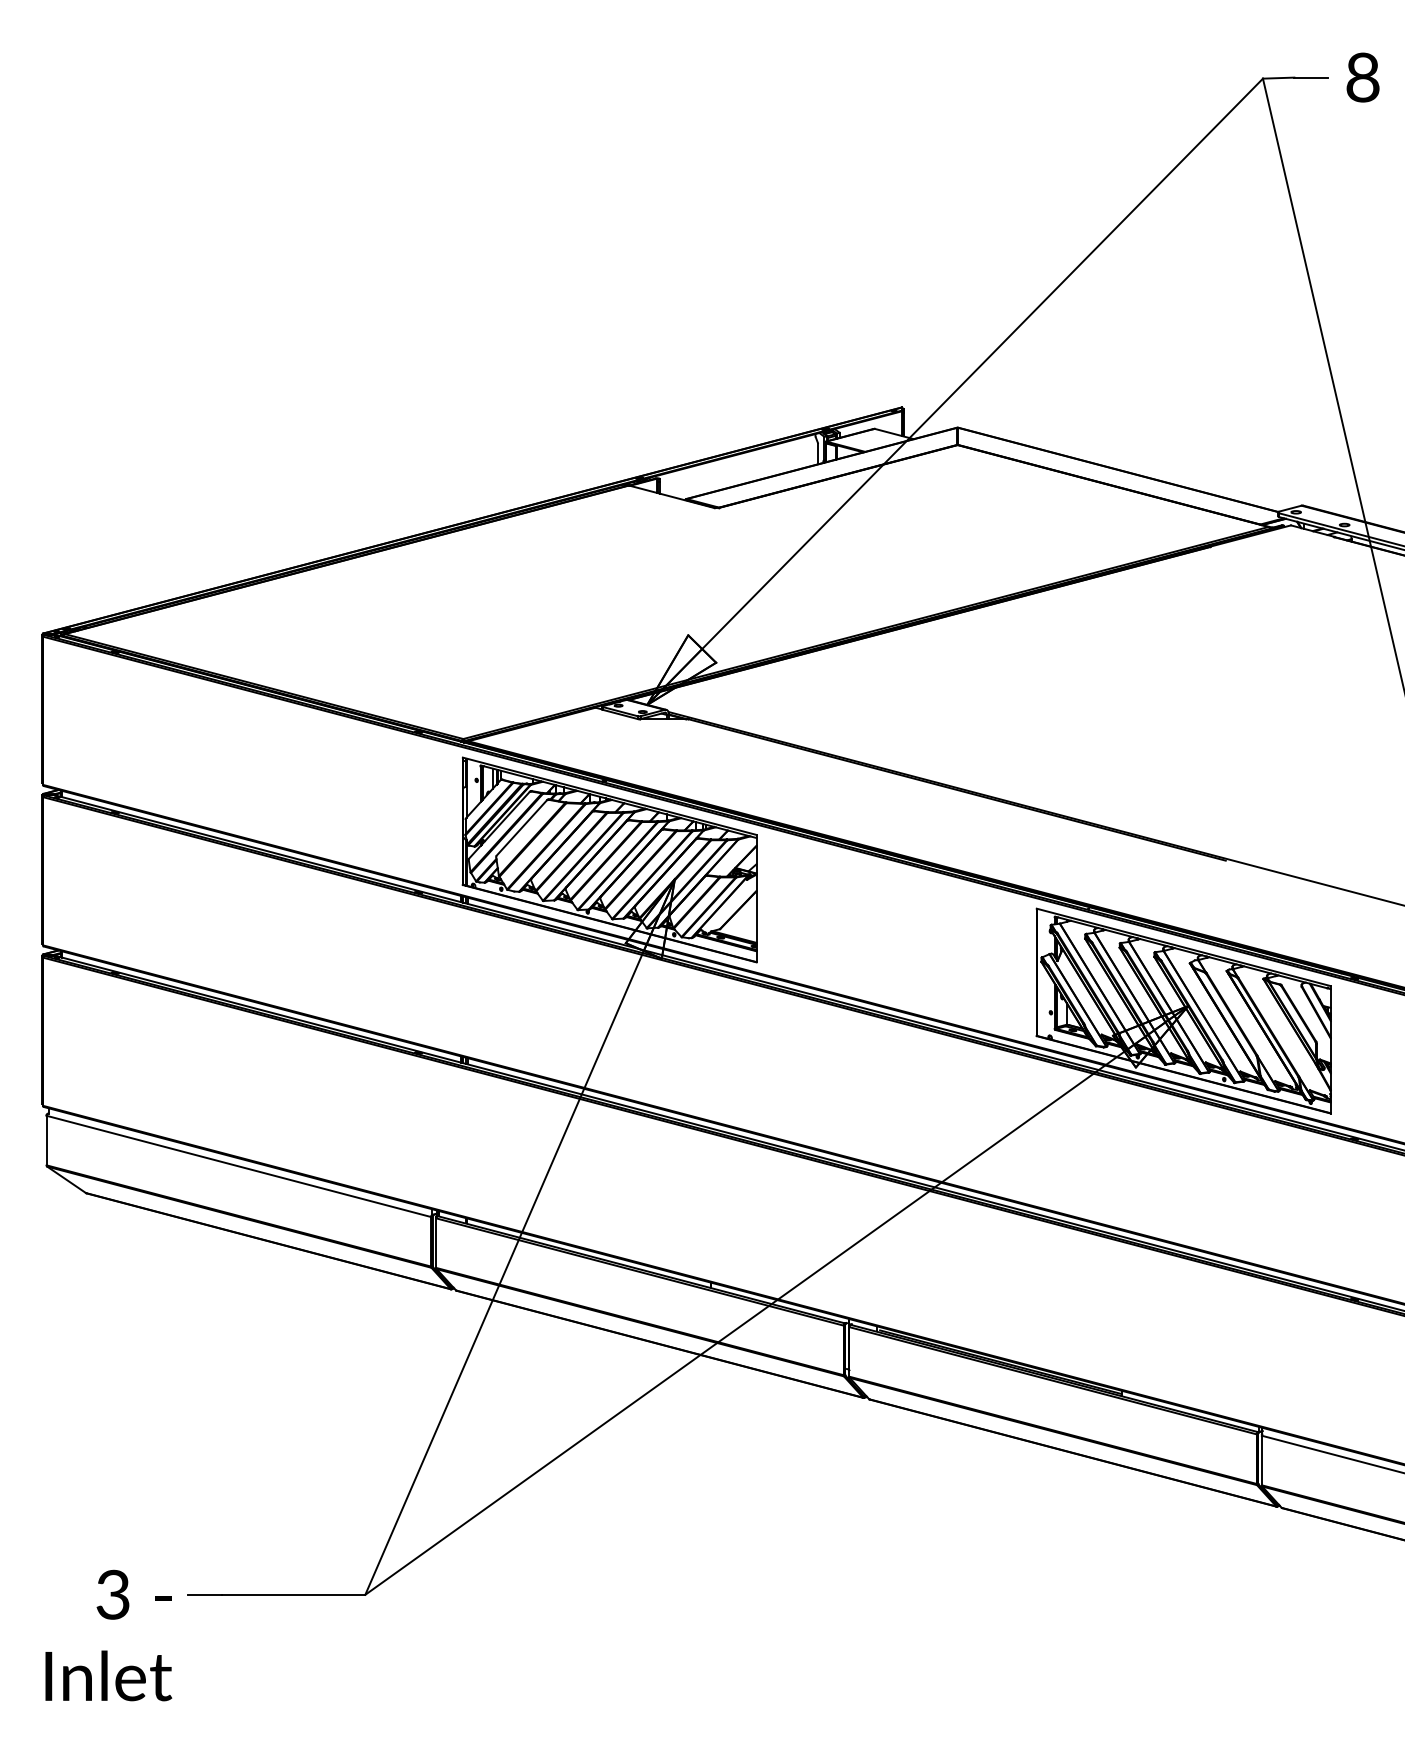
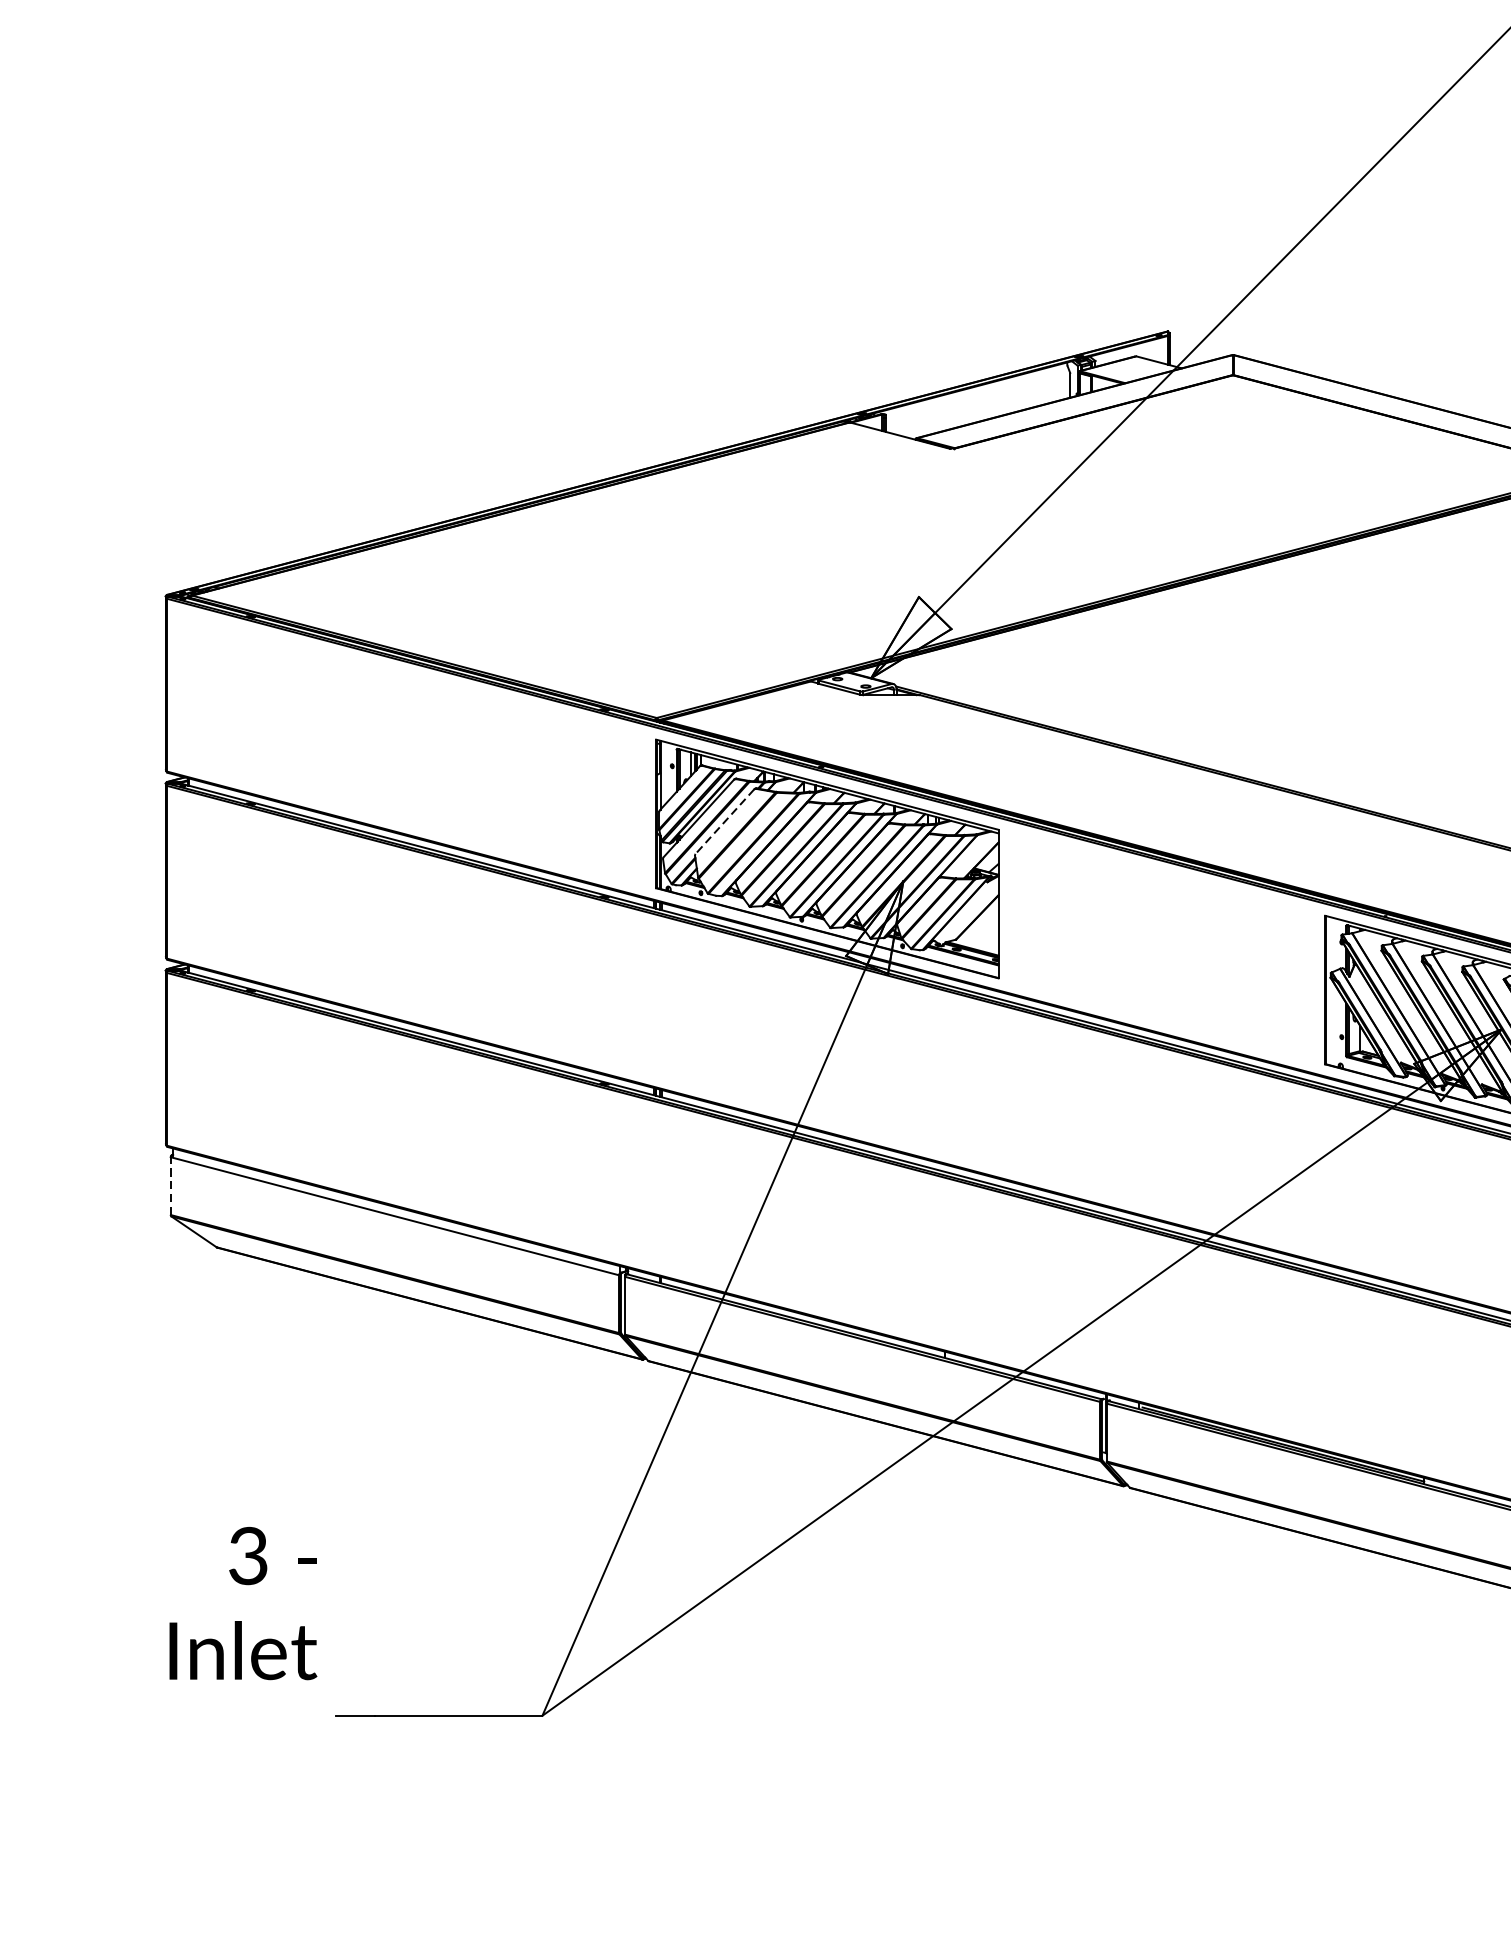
line: (521, 828) -> (724, 822), solid -> dashed
line: (46, 1140) -> (170, 1186), solid -> dashed
text: (108, 1635) -> (242, 1603), moved

